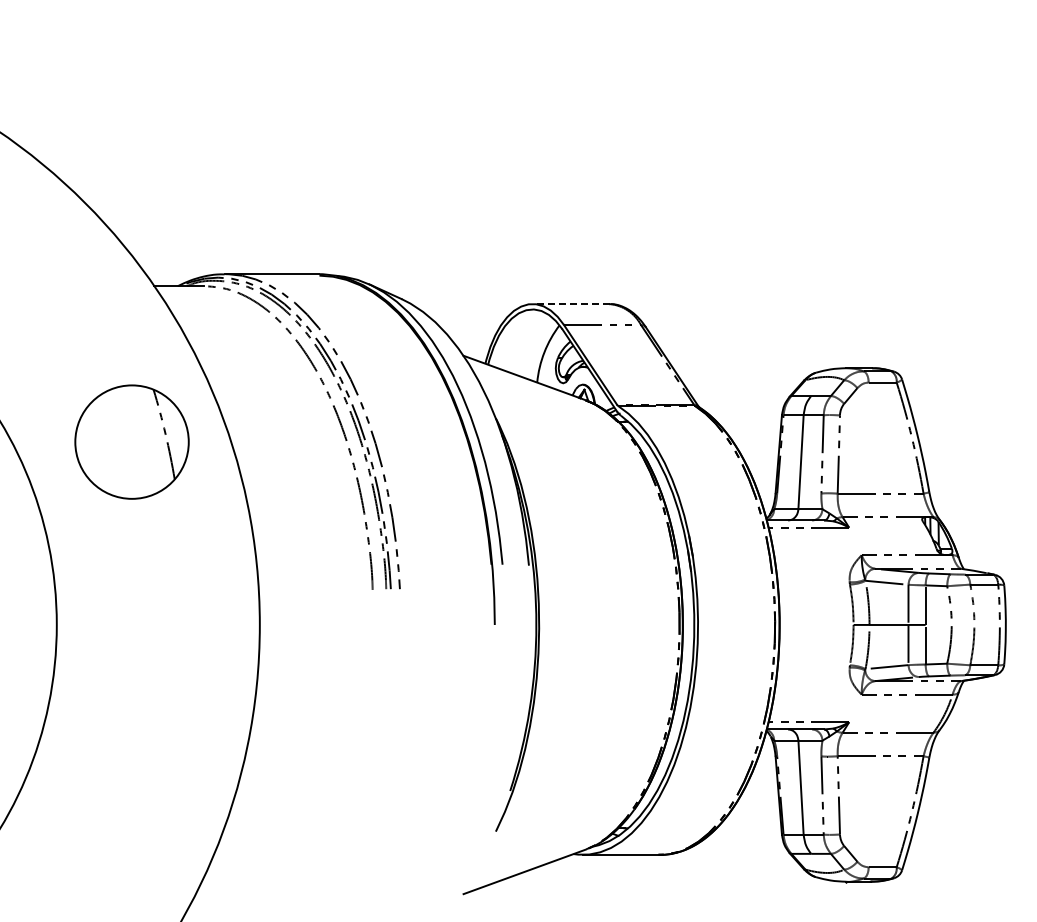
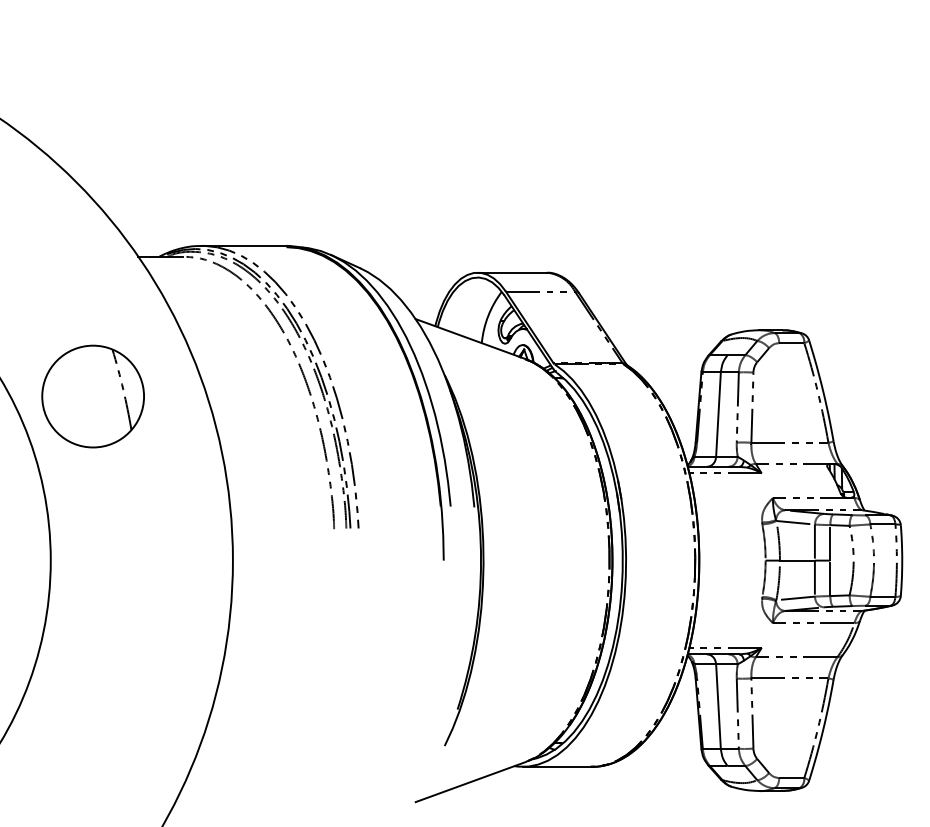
line: (571, 304) -> (512, 273), dashed -> solid
part: (131, 441) -> (92, 396), moved

